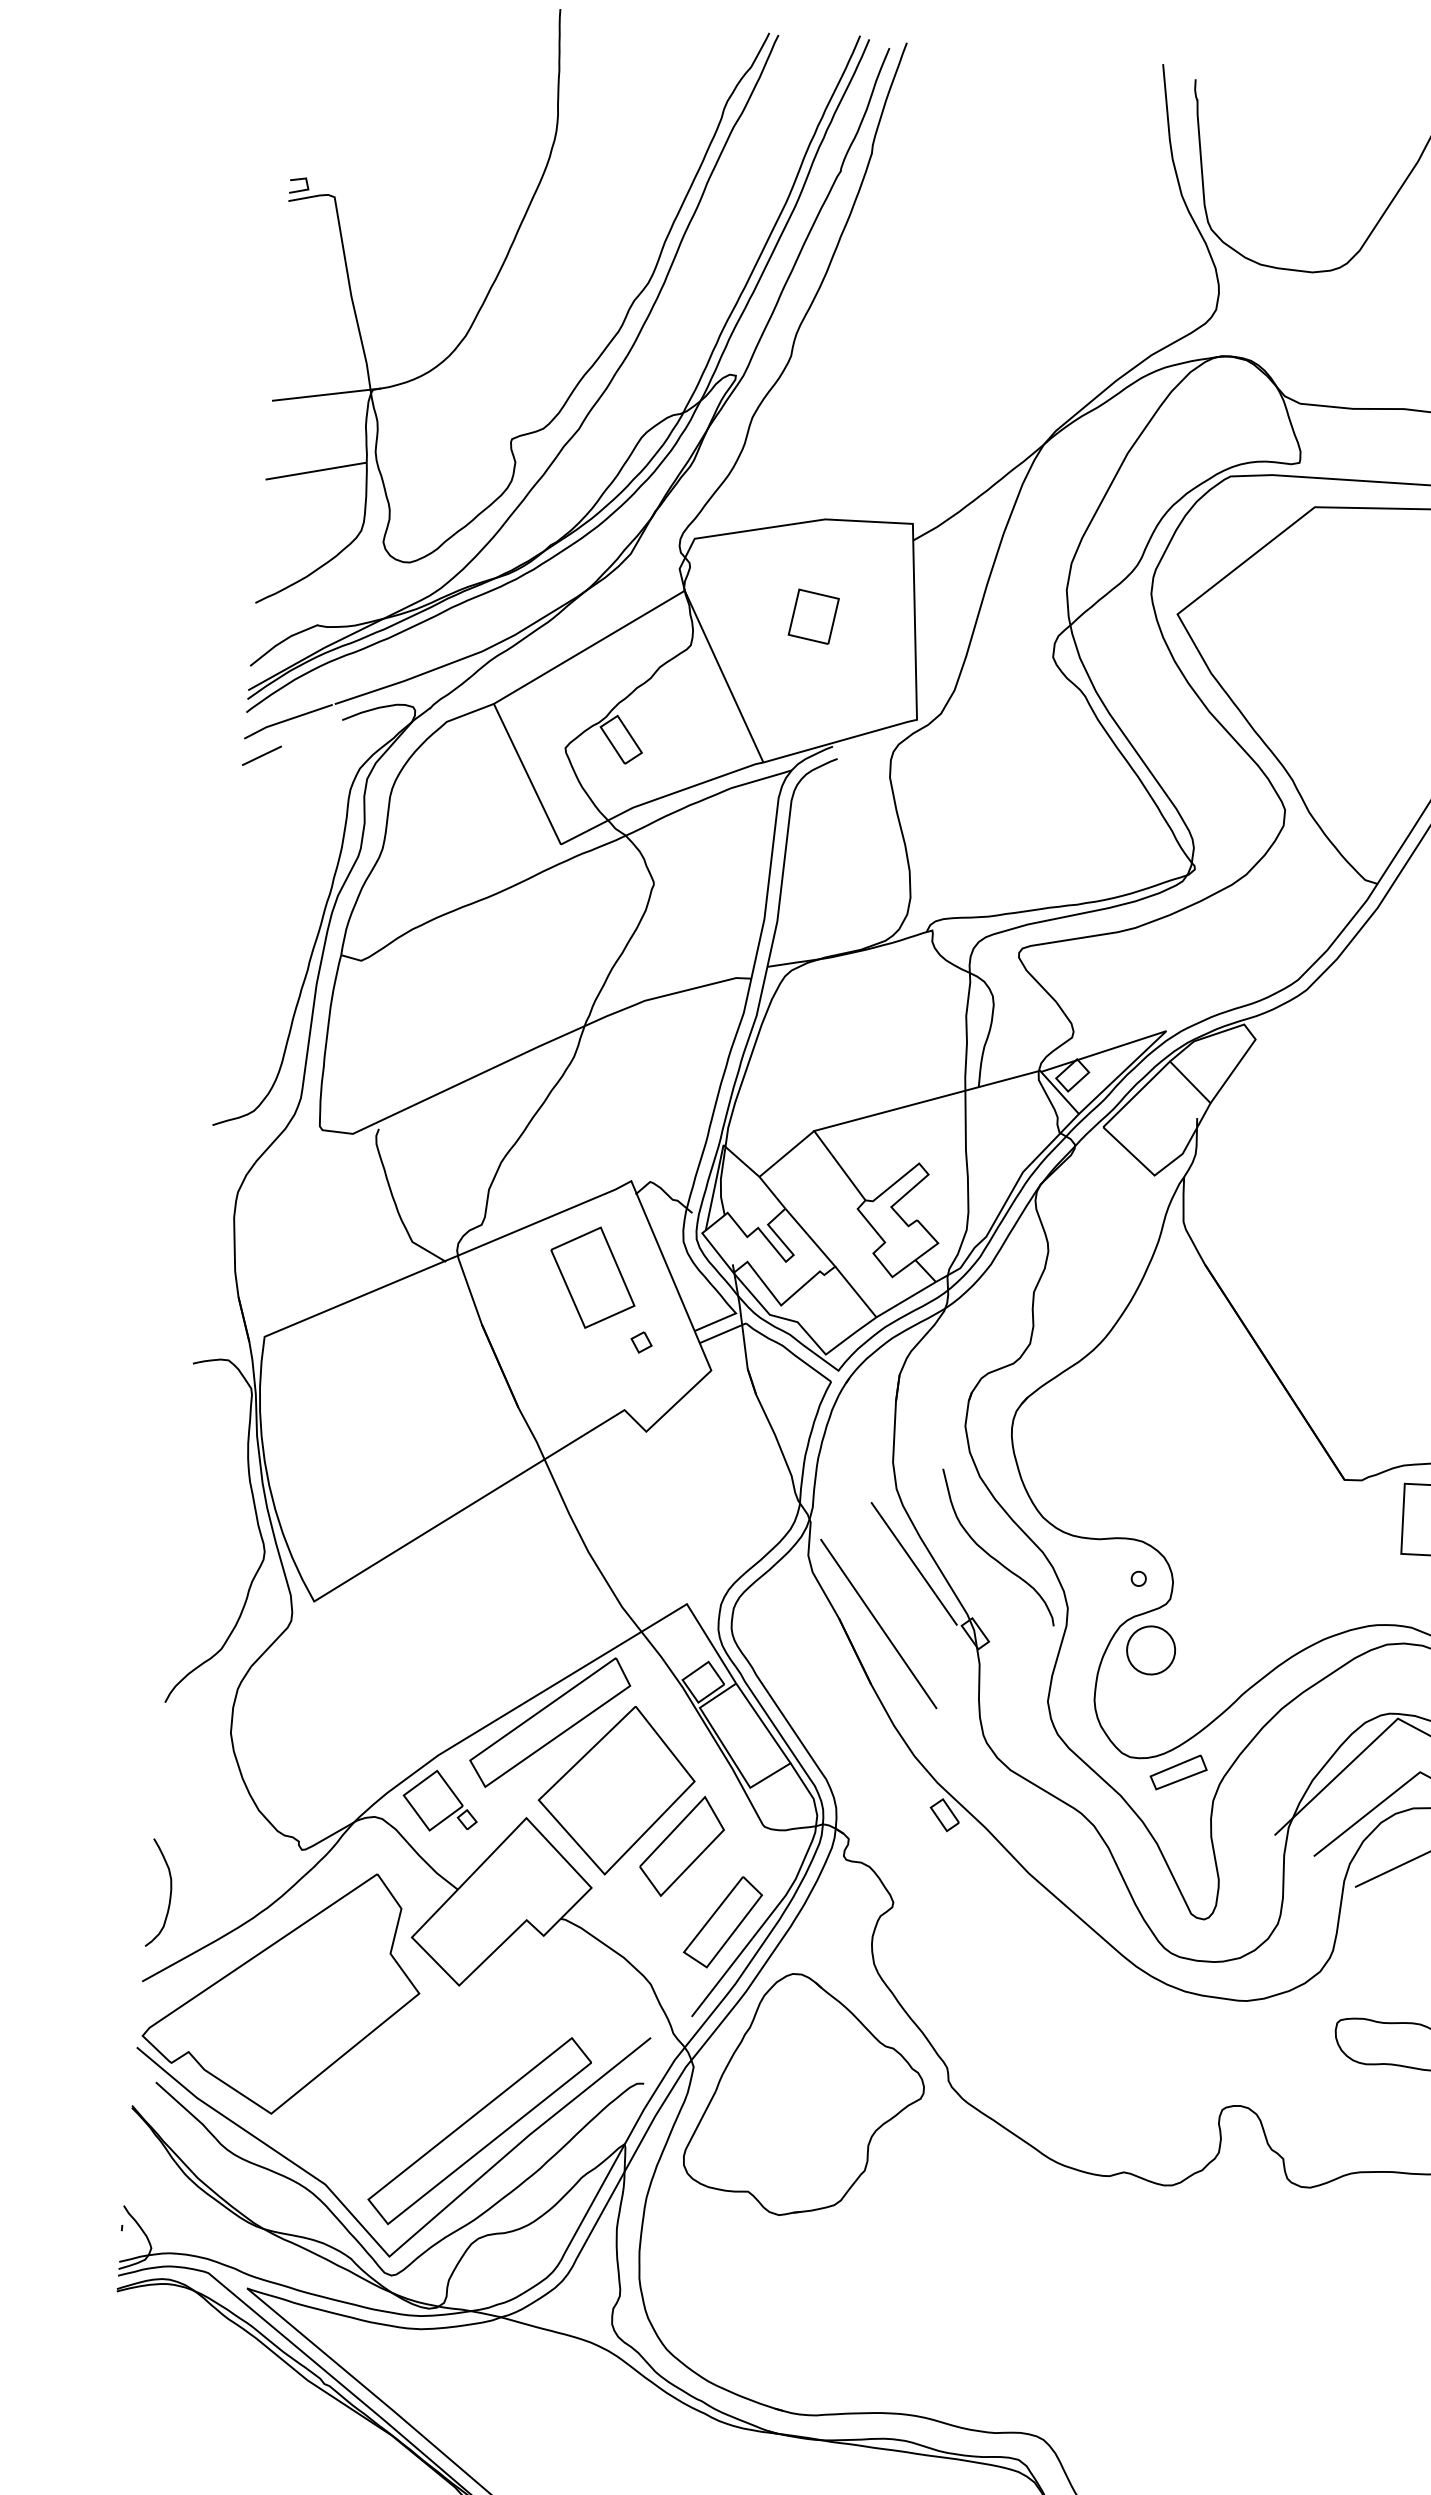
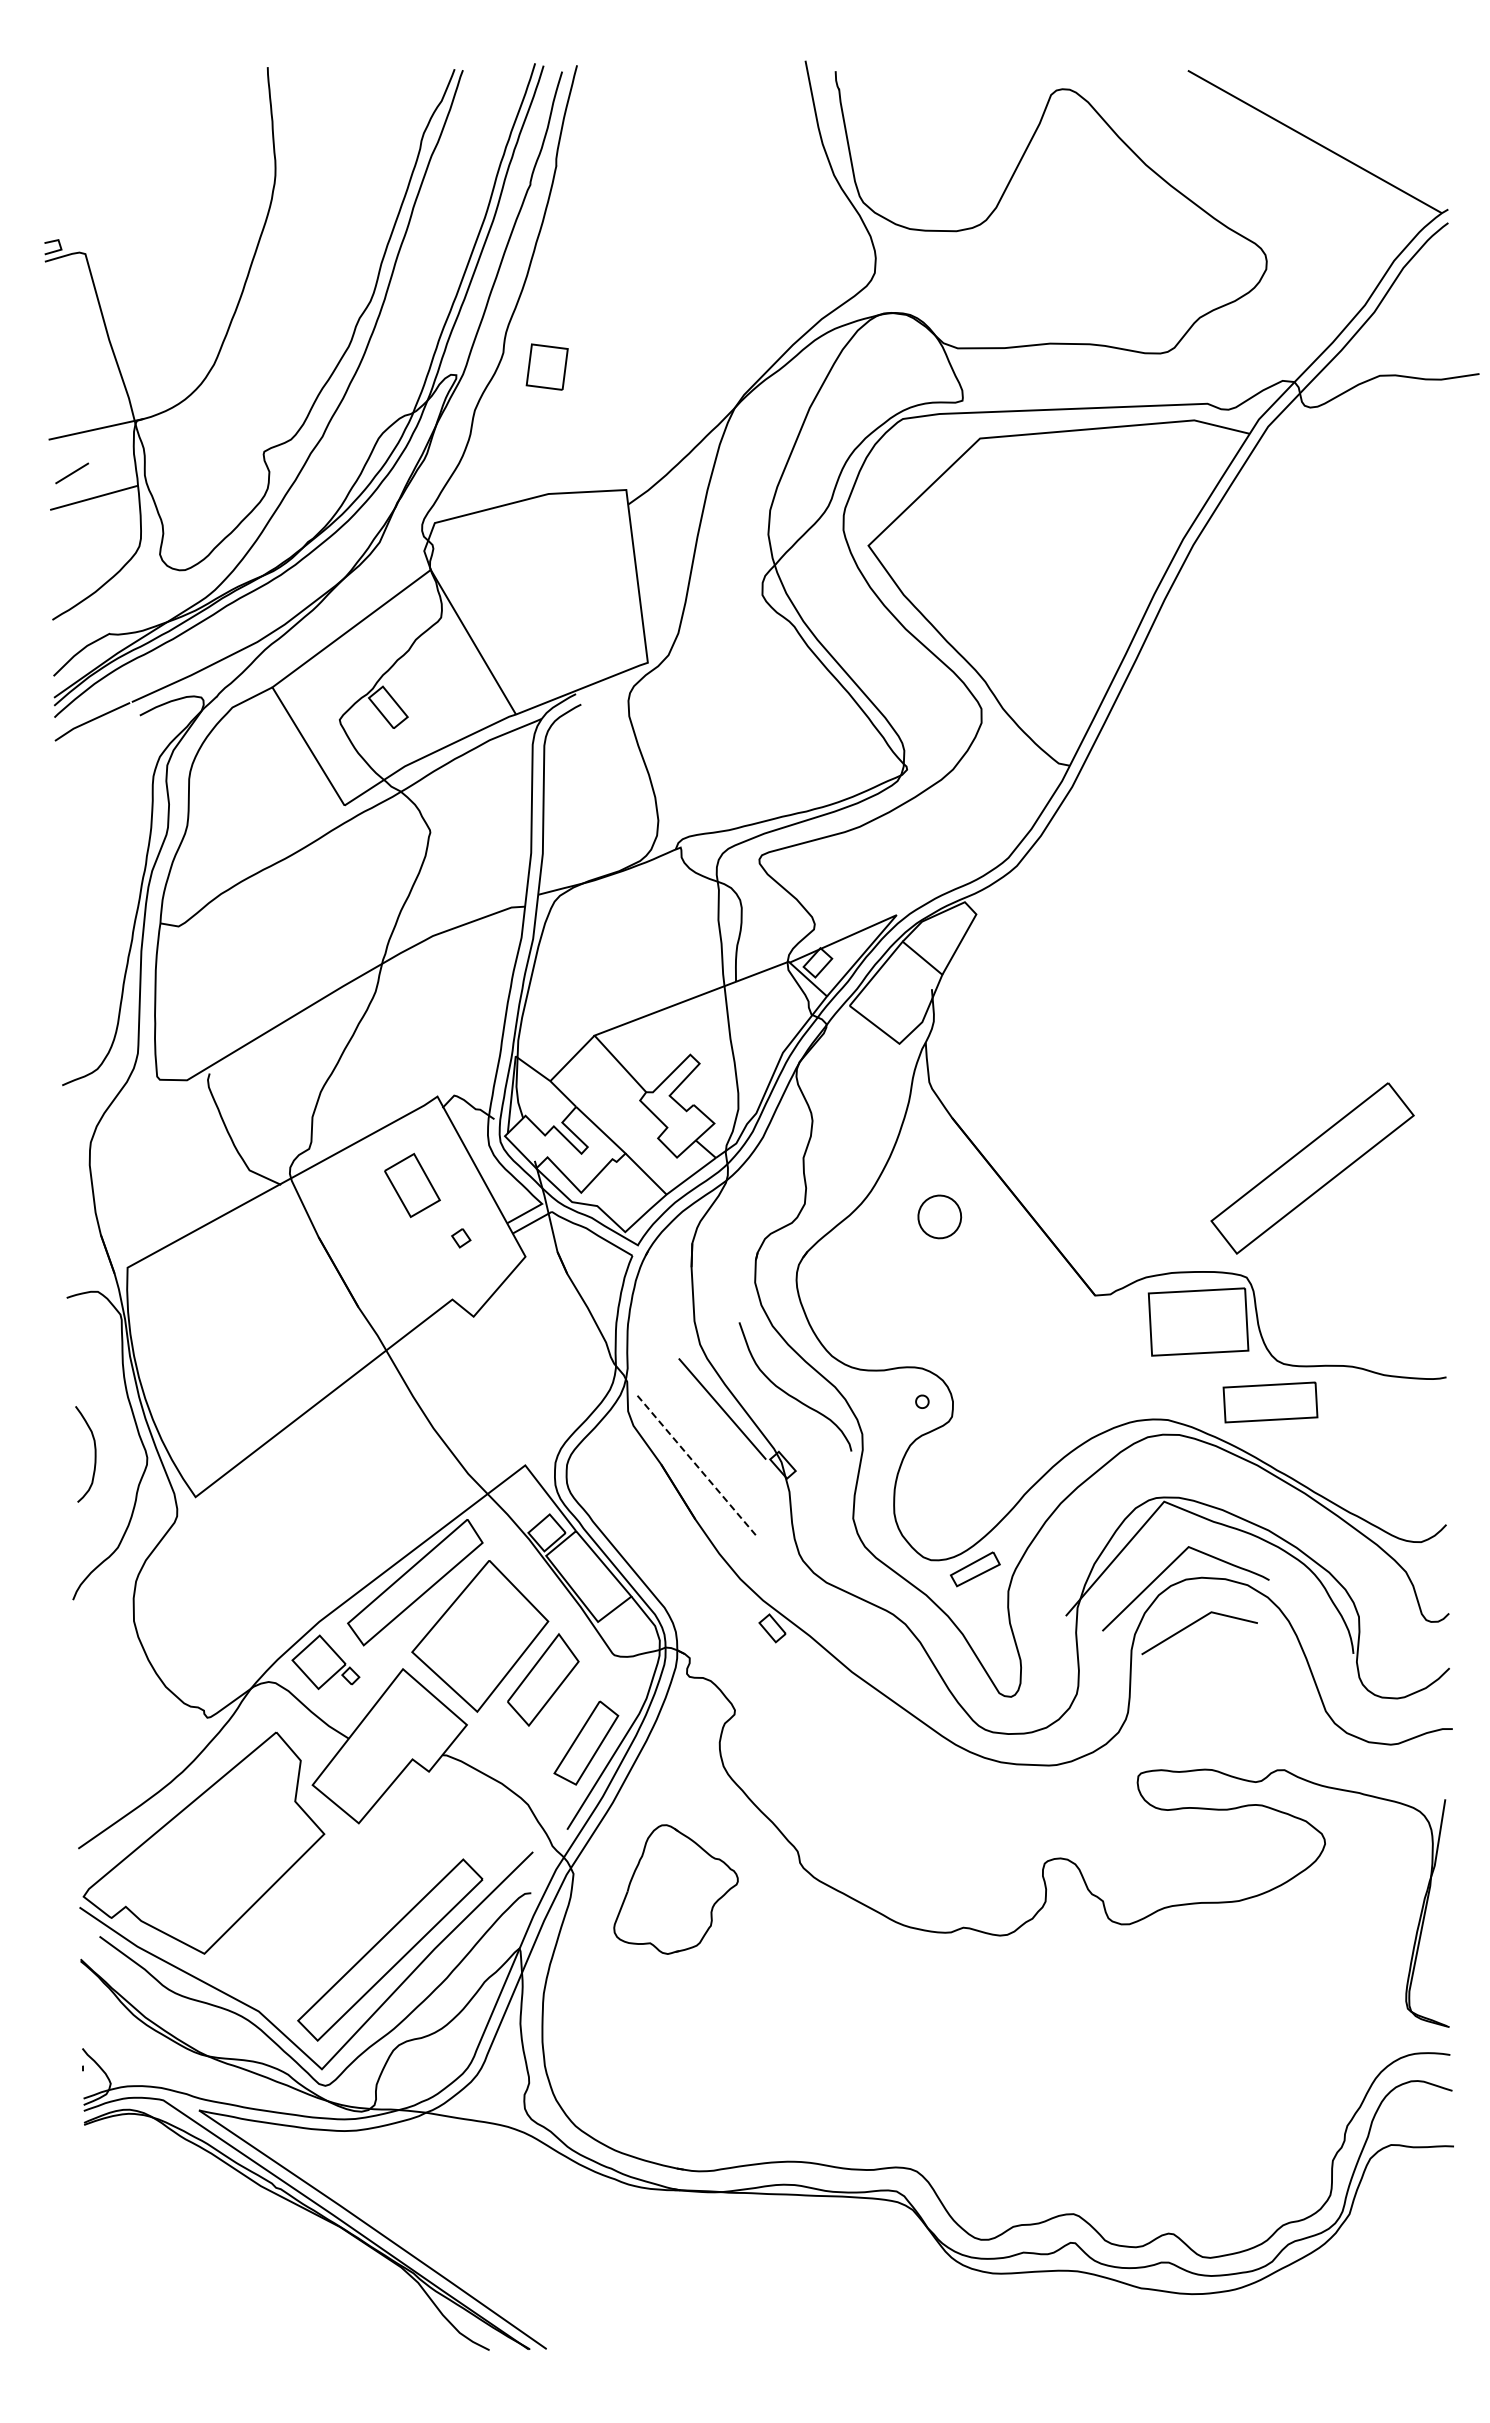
part: (813, 615) -> (546, 366), moved
line: (262, 755) -> (72, 473), moved
part: (593, 1277) -> (412, 1185), size x0.7
line: (878, 1624) -> (696, 1465), solid -> dashed
part: (1150, 1649) -> (939, 1216), moved
curve: (169, 1894) -> (94, 1454), moved
part: (806, 2096) -> (675, 1889), size x0.6

